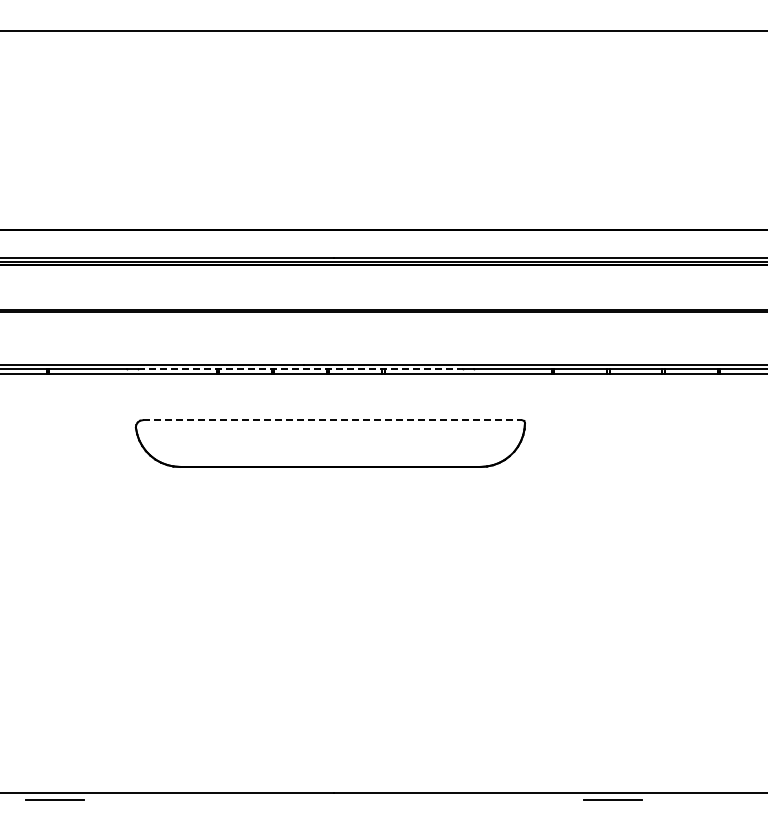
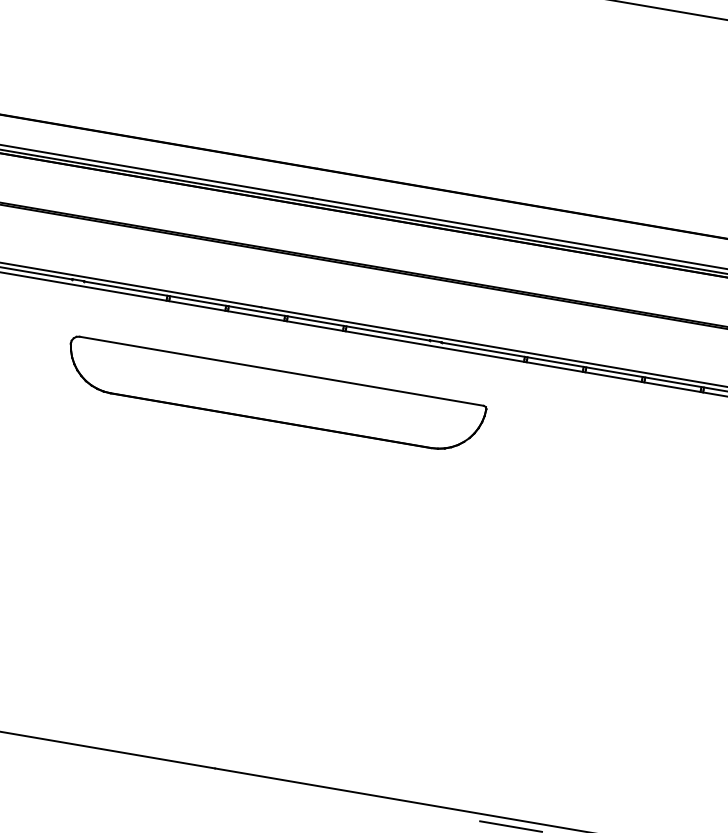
line: (301, 369) -> (257, 311), dashed -> solid
line: (332, 420) -> (281, 371), dashed -> solid

